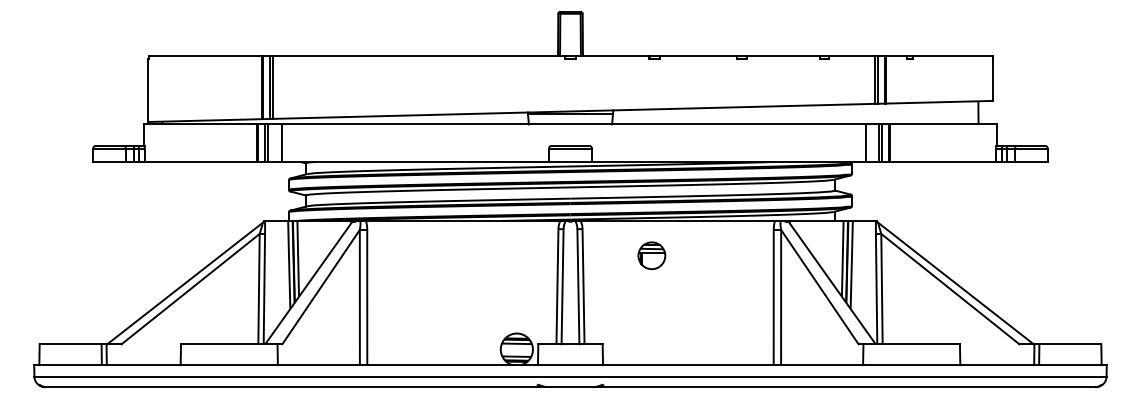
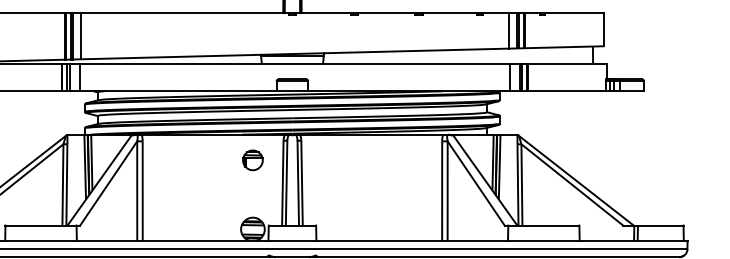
line: (864, 79) -> (509, 30), added
line: (284, 86) -> (81, 35), added
part: (651, 255) -> (252, 160), moved

